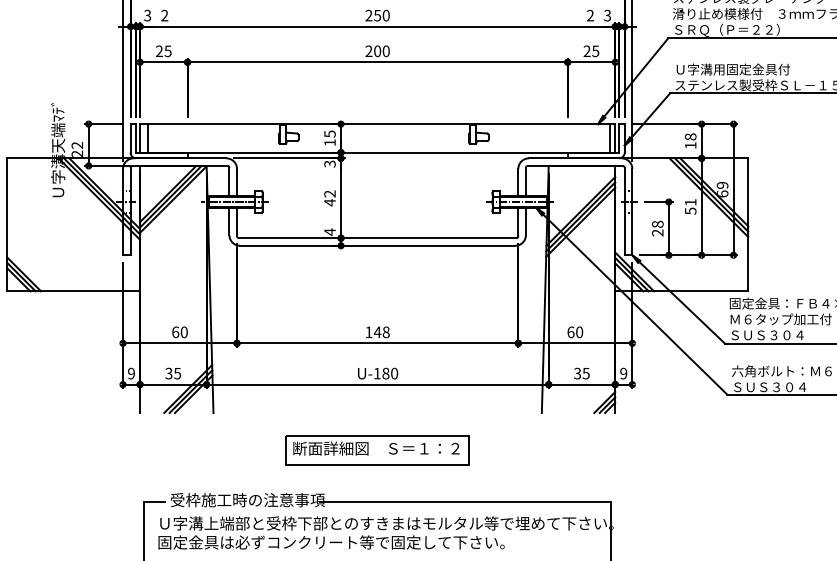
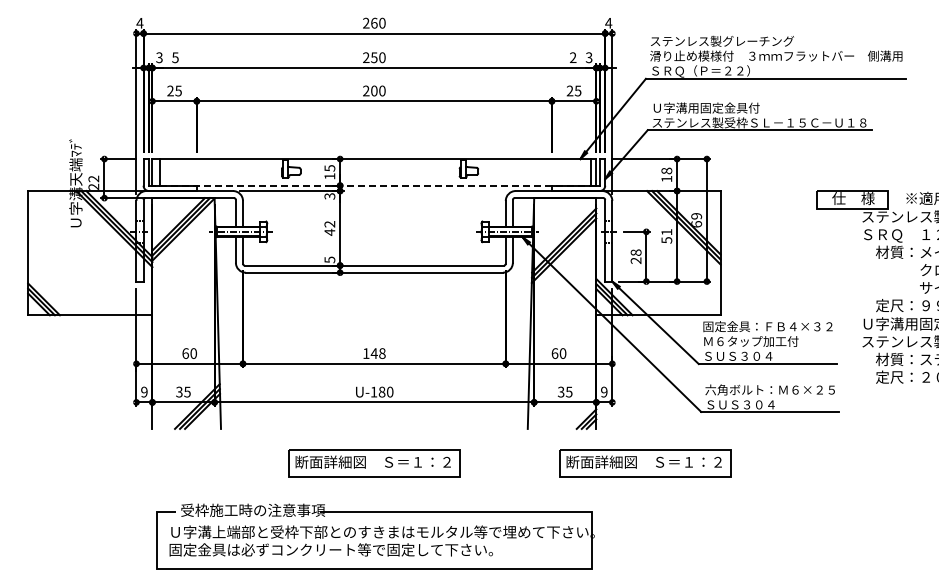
text: (164, 15) -> (175, 57), 2 -> 5
line: (377, 152) -> (374, 185), solid -> dashed
text: (329, 231) -> (329, 259), 4 -> 5
part: (667, 450) -> (645, 463), added

